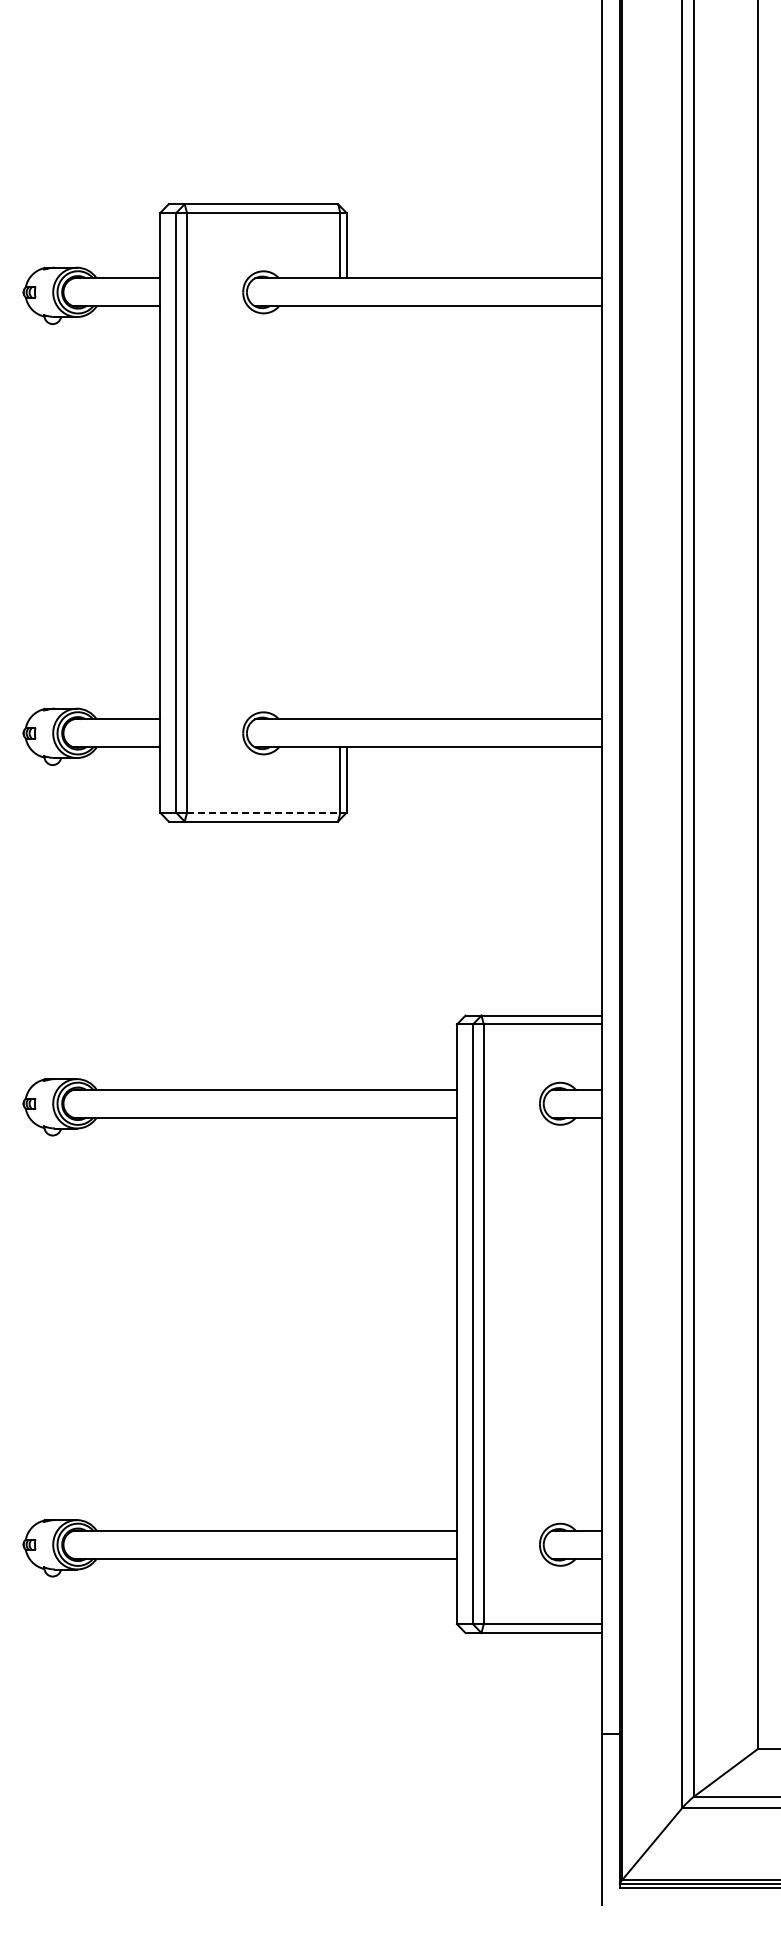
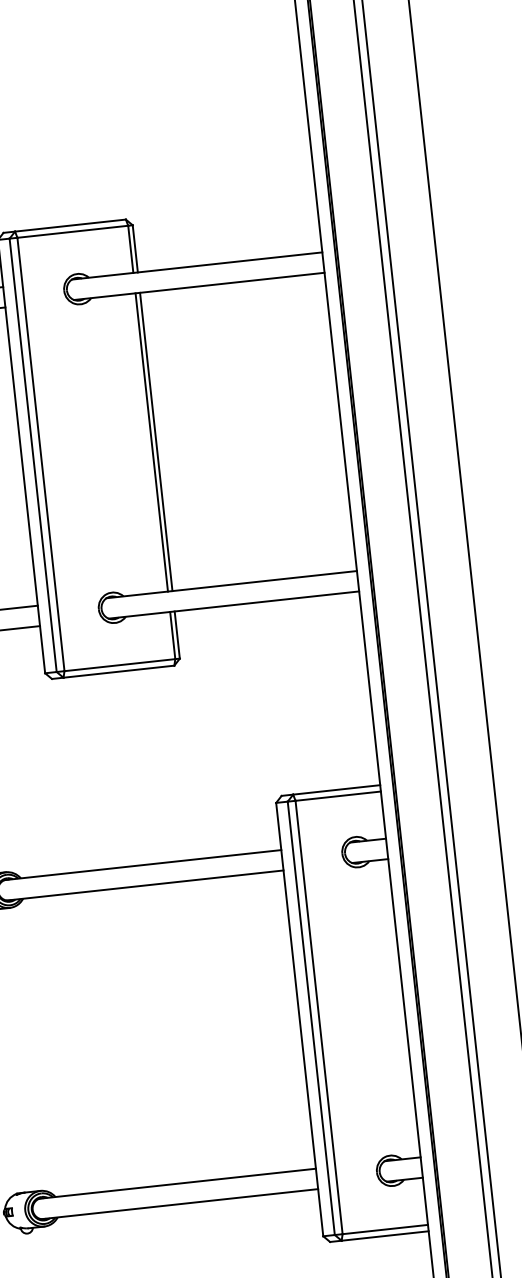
line: (340, 512) -> (151, 442), added
line: (346, 512) -> (156, 441), added
line: (263, 812) -> (119, 664), dashed -> solid

